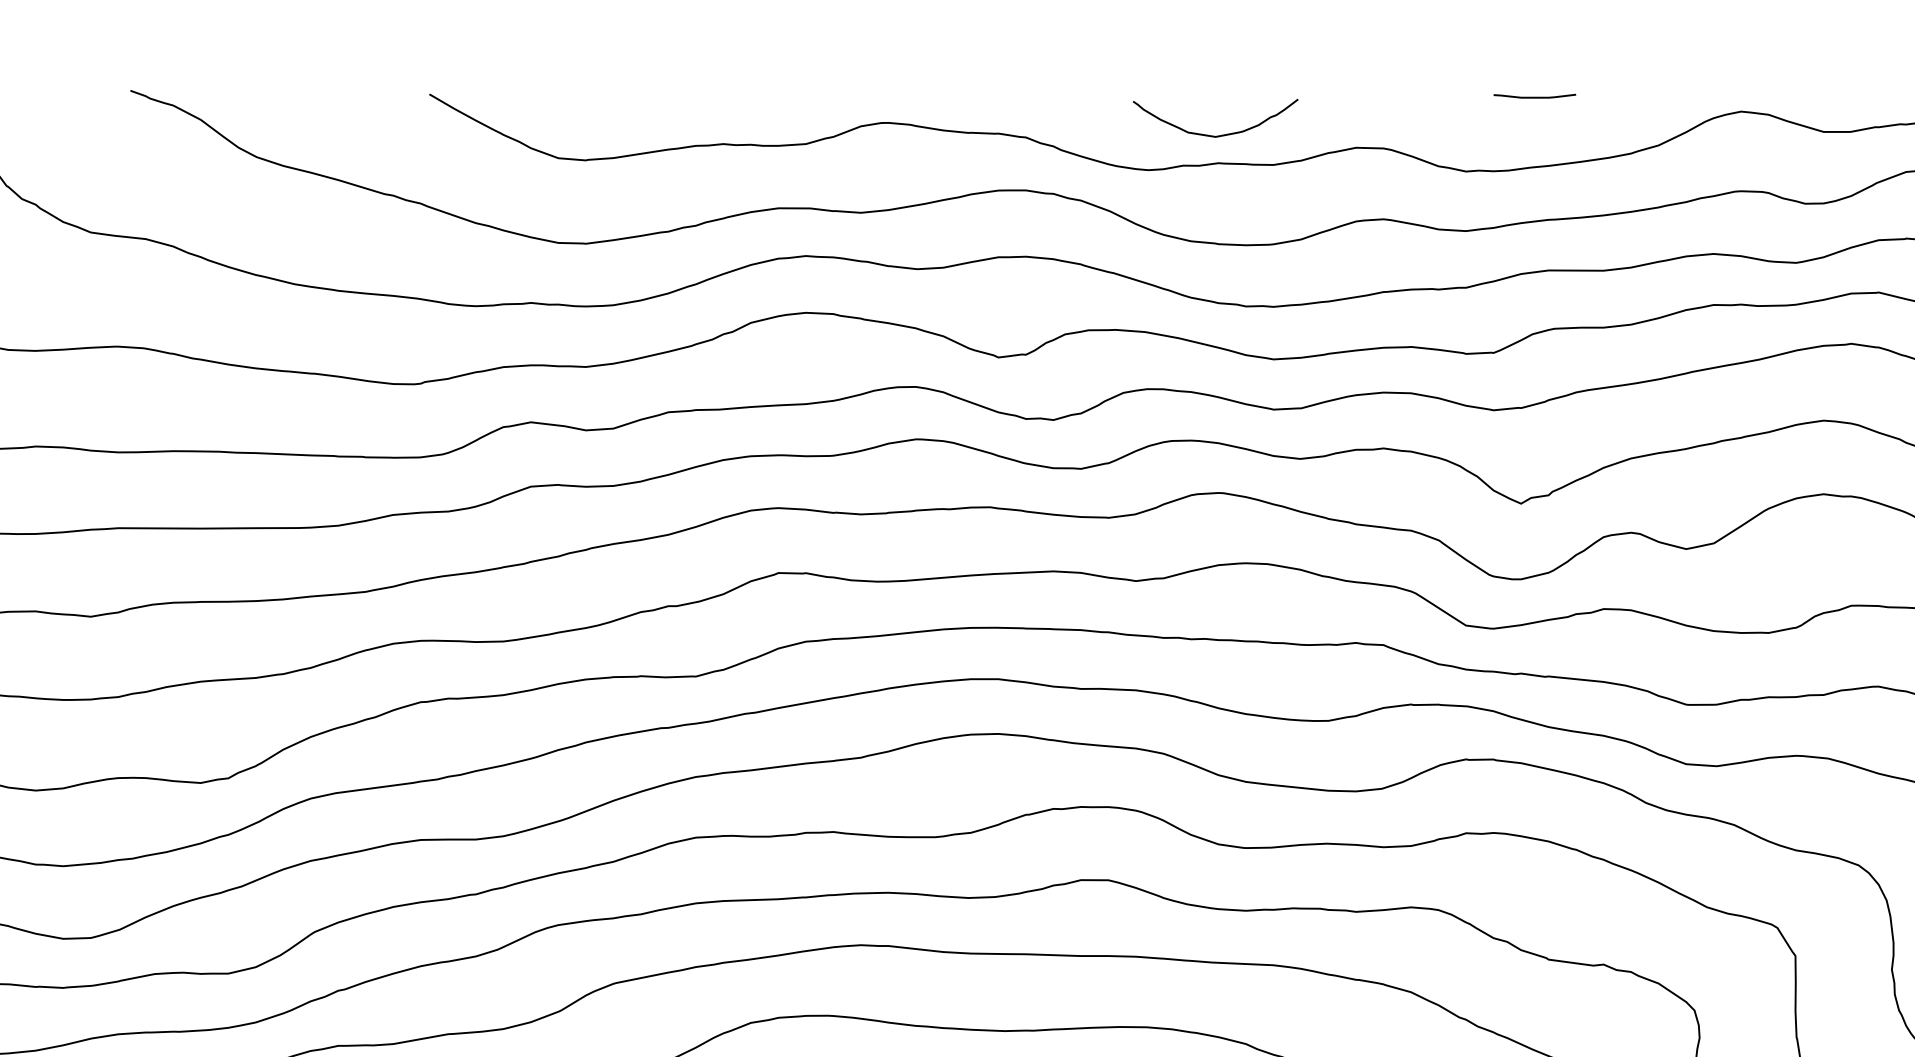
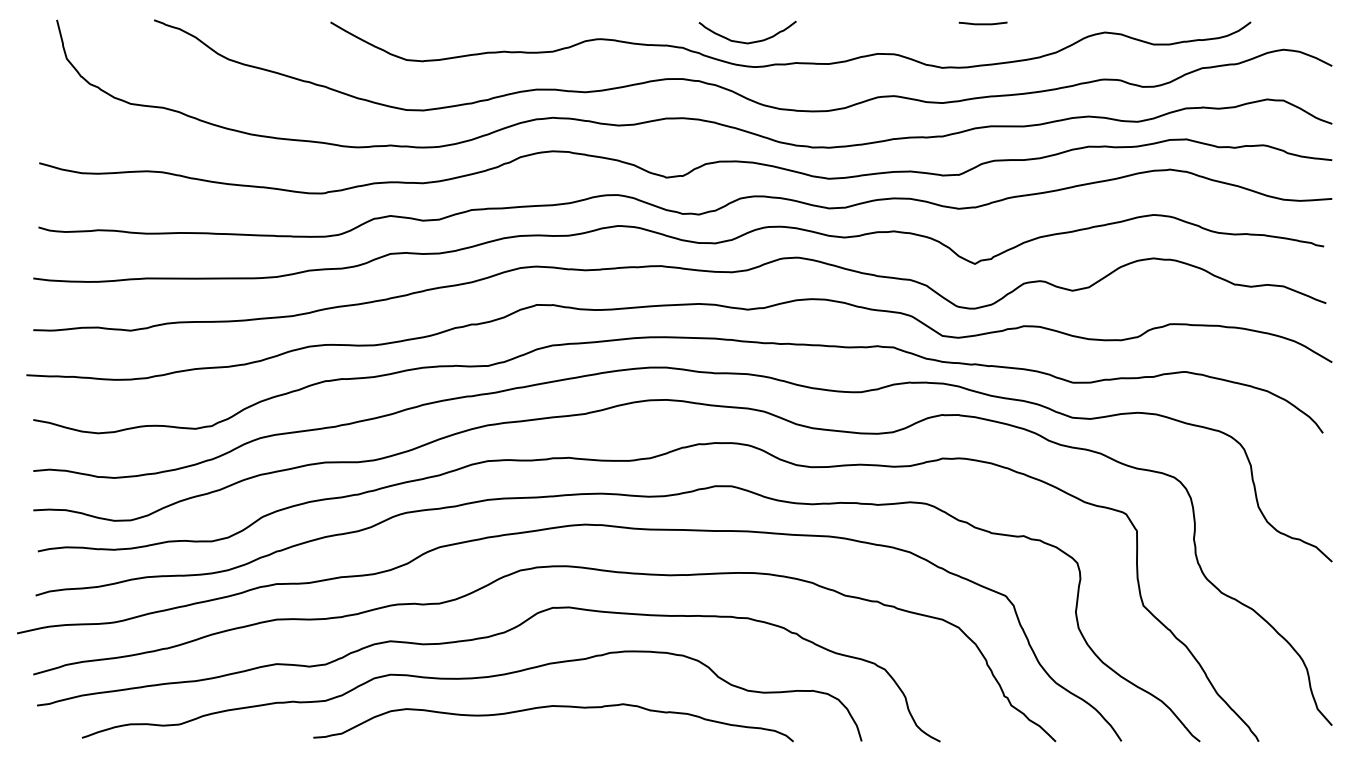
curve: (1208, 133) -> (743, 41), moved

